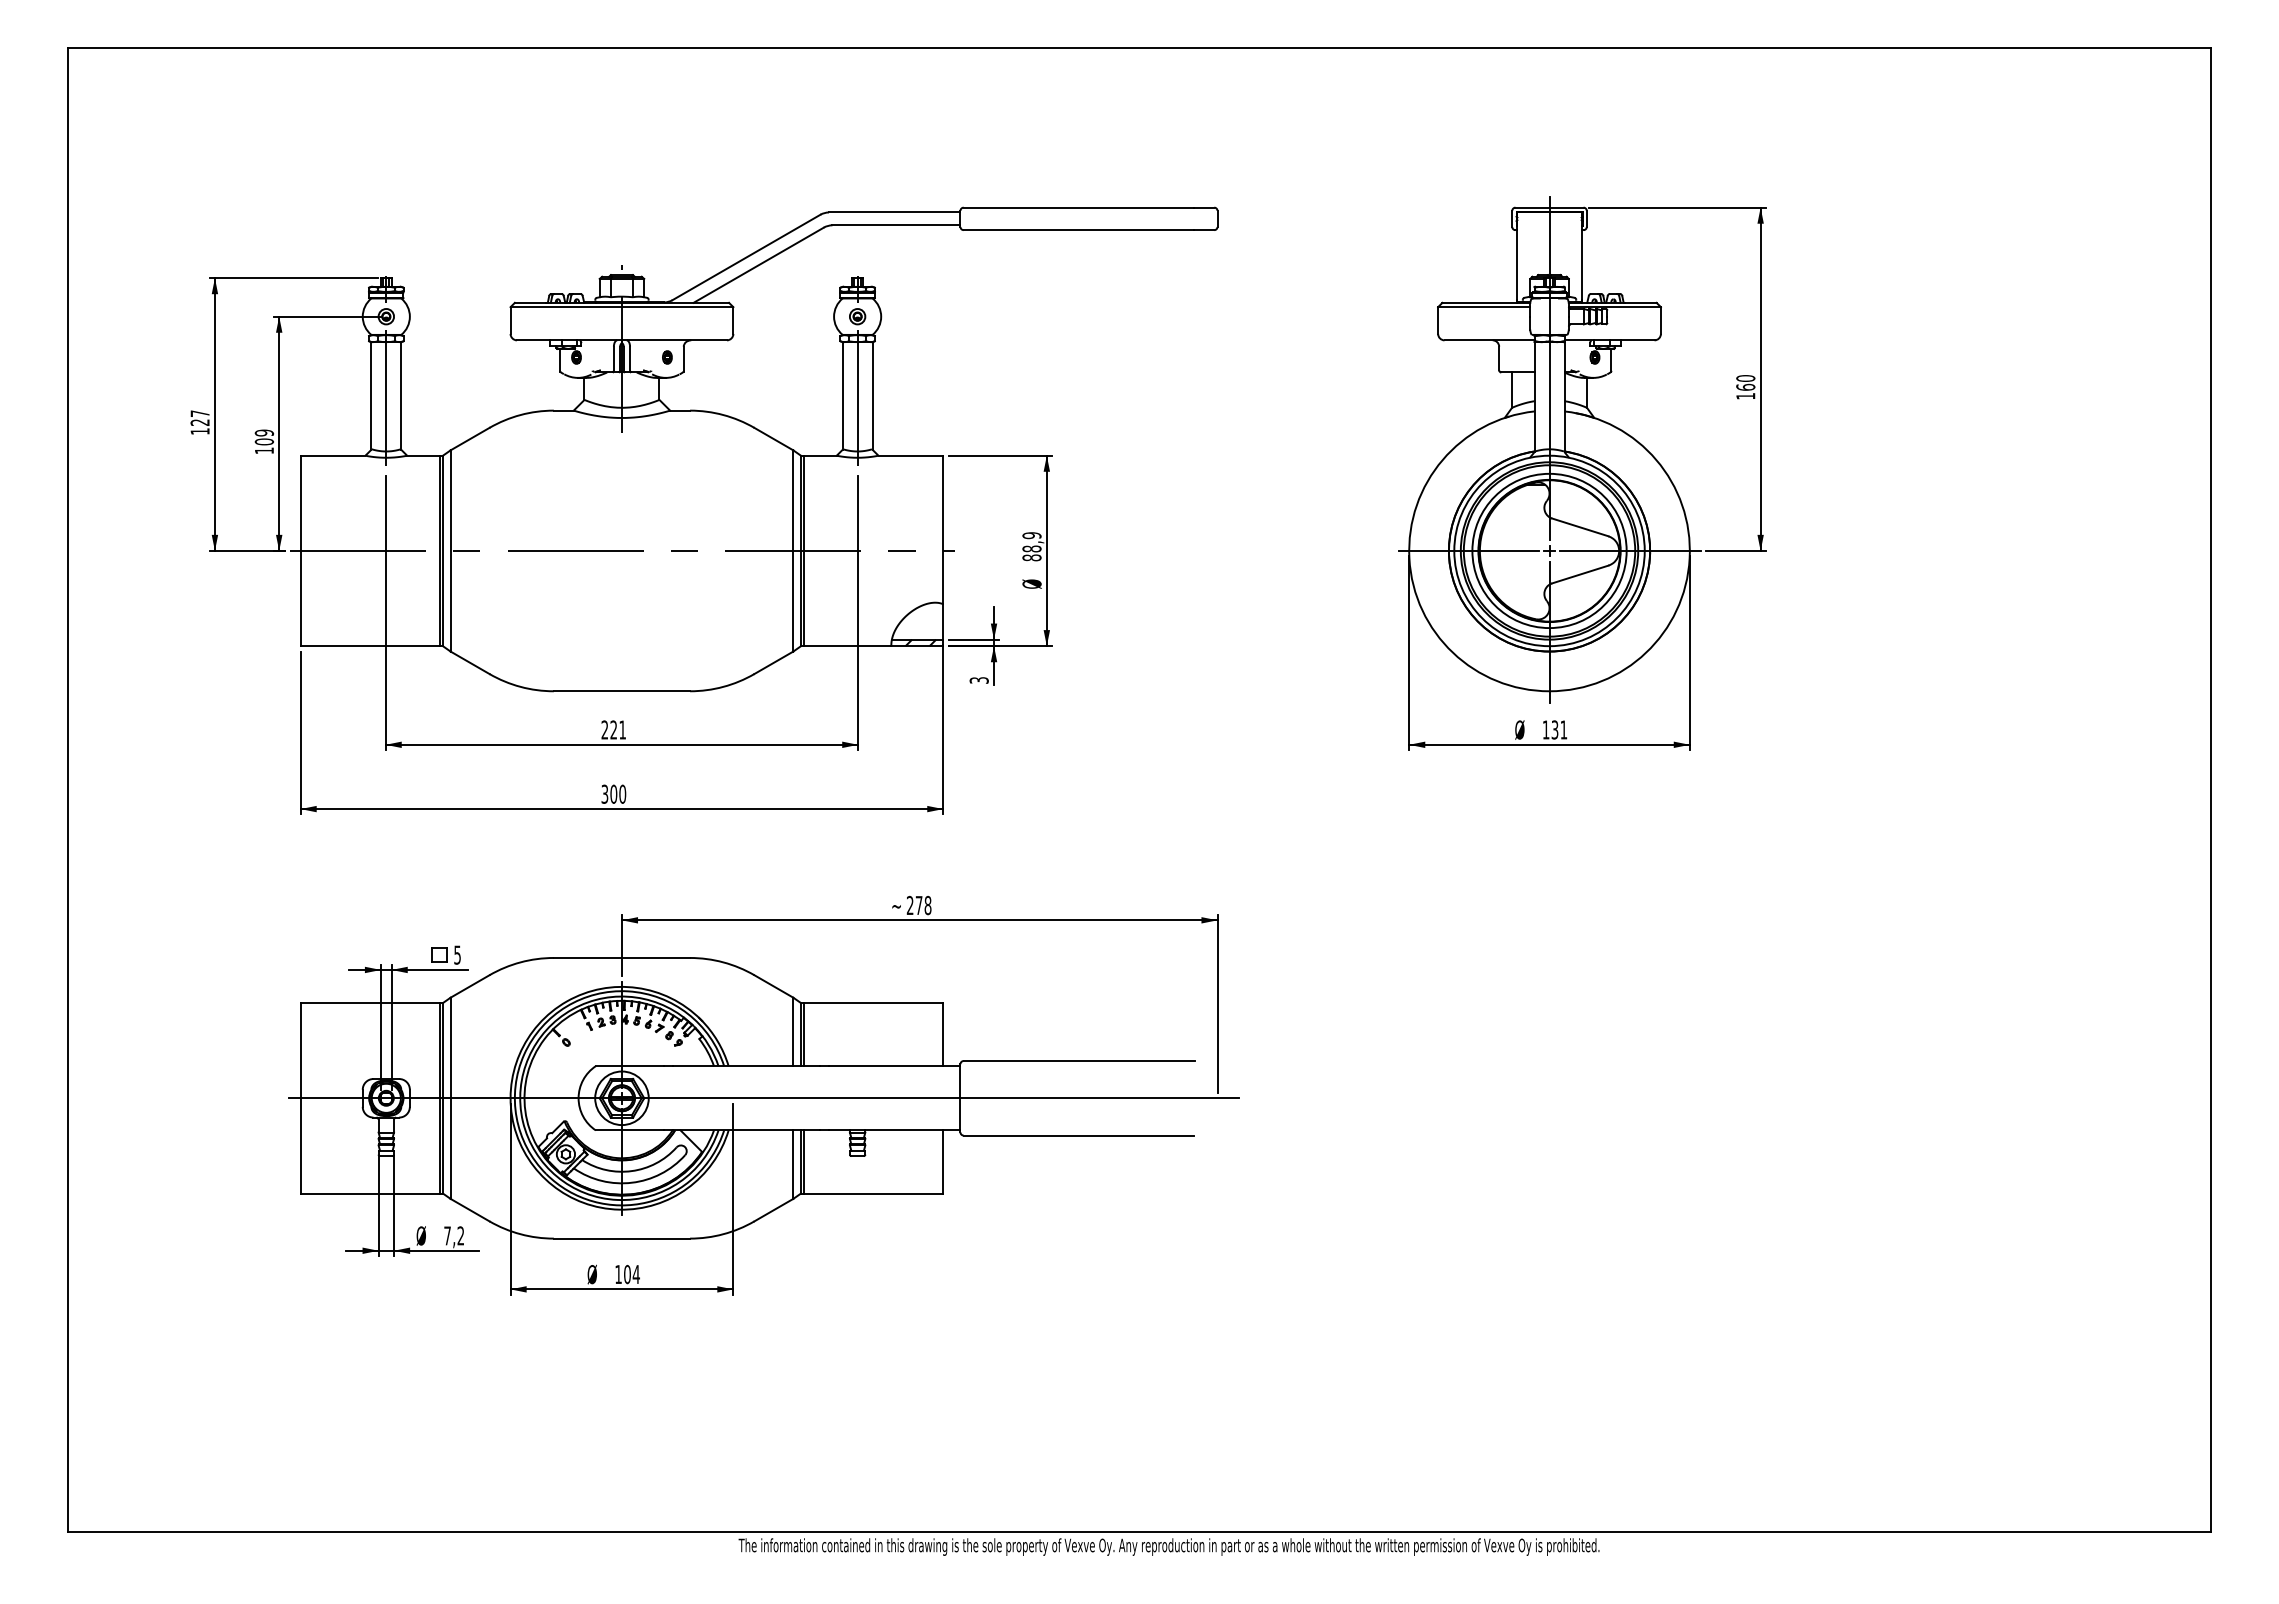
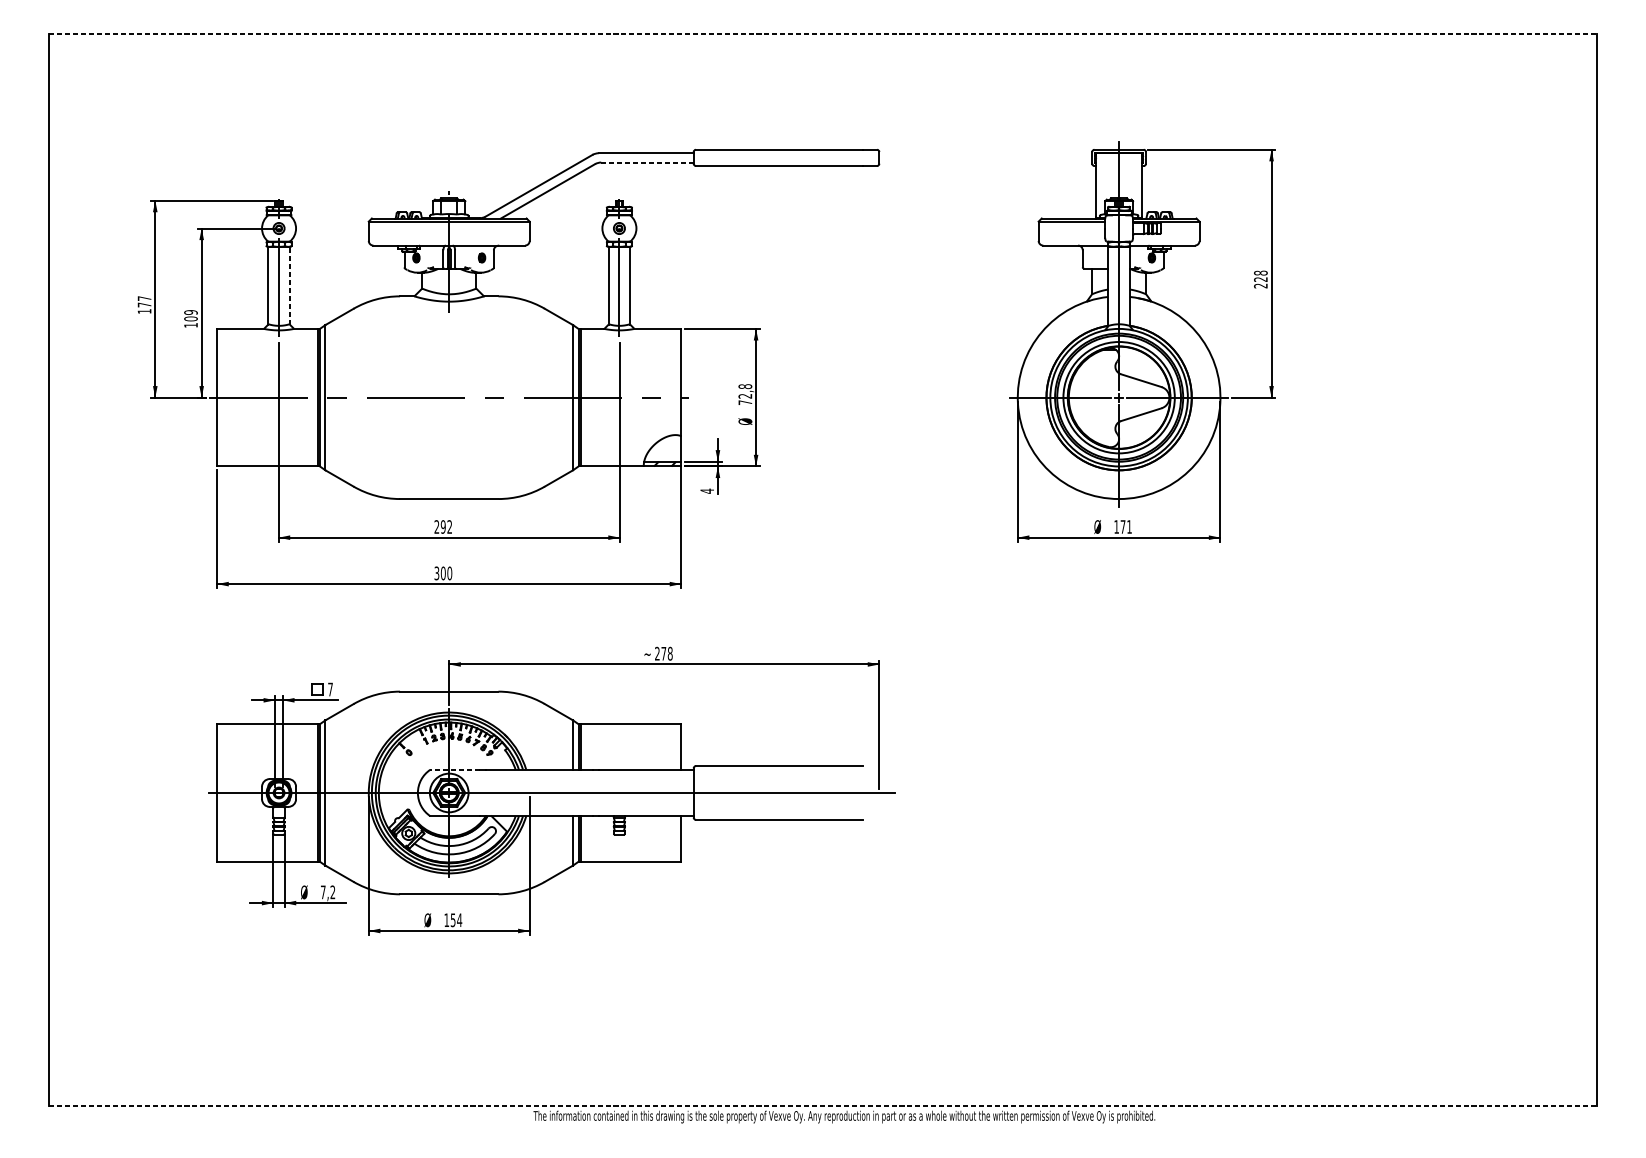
line: (1139, 48) -> (823, 34), solid -> dashed
line: (896, 225) -> (647, 162), solid -> dashed
text: (1745, 387) -> (1260, 279), 160 -> 228
line: (401, 396) -> (290, 286), solid -> dashed
text: (199, 422) -> (144, 304), 127 -> 177
text: (1031, 546) -> (745, 394), 88,9 -> 72,8
text: (978, 680) -> (706, 491), 3 -> 4
text: (617, 729) -> (446, 526), 221 -> 292
text: (1554, 729) -> (1122, 526), 131 -> 171
text: (457, 954) -> (330, 689), 5 -> 7
line: (629, 1066) -> (454, 770), solid -> dashed
text: (627, 1274) -> (453, 920), 104 -> 154
line: (1139, 1531) -> (823, 1105), solid -> dashed

